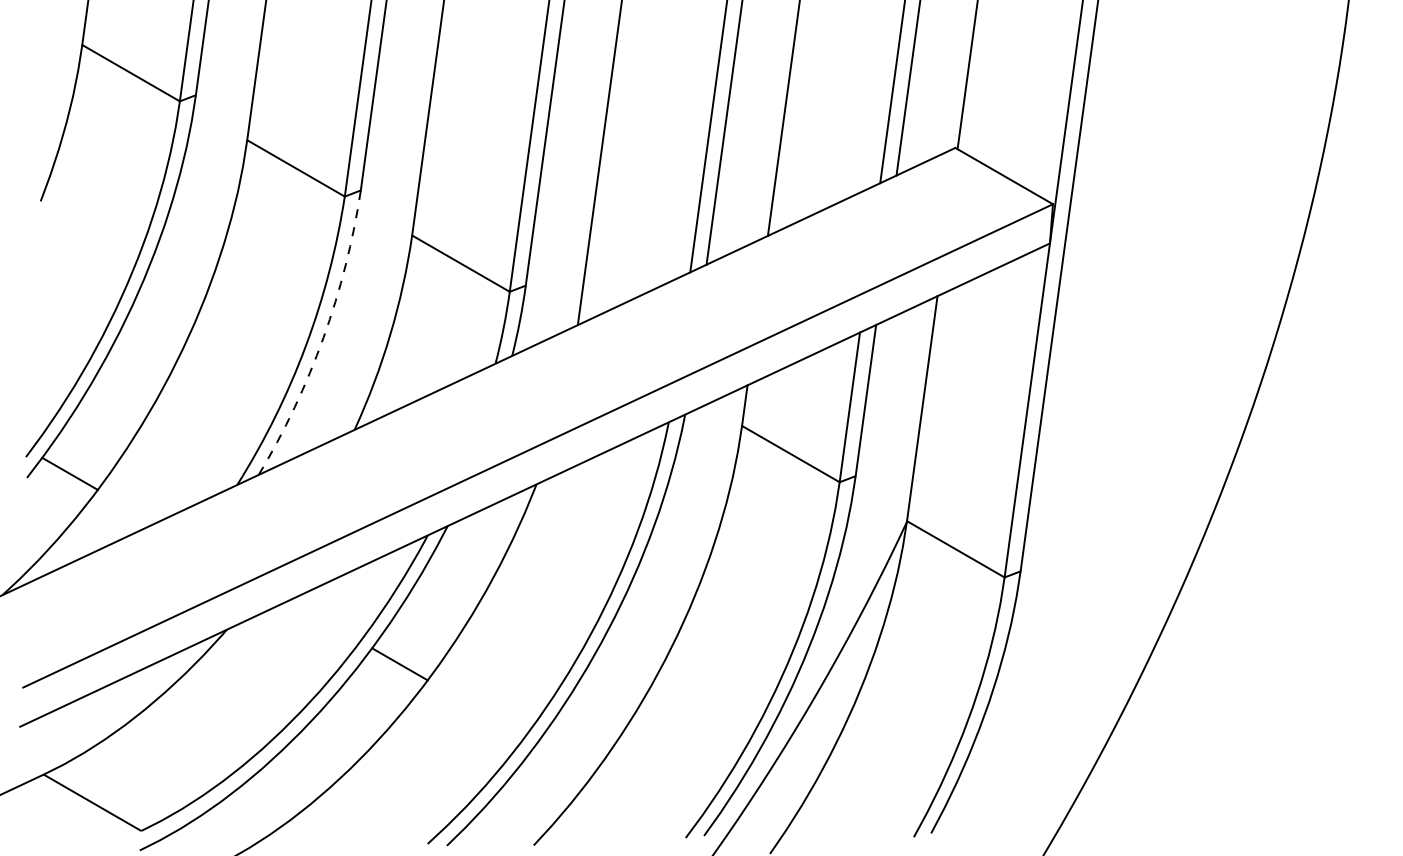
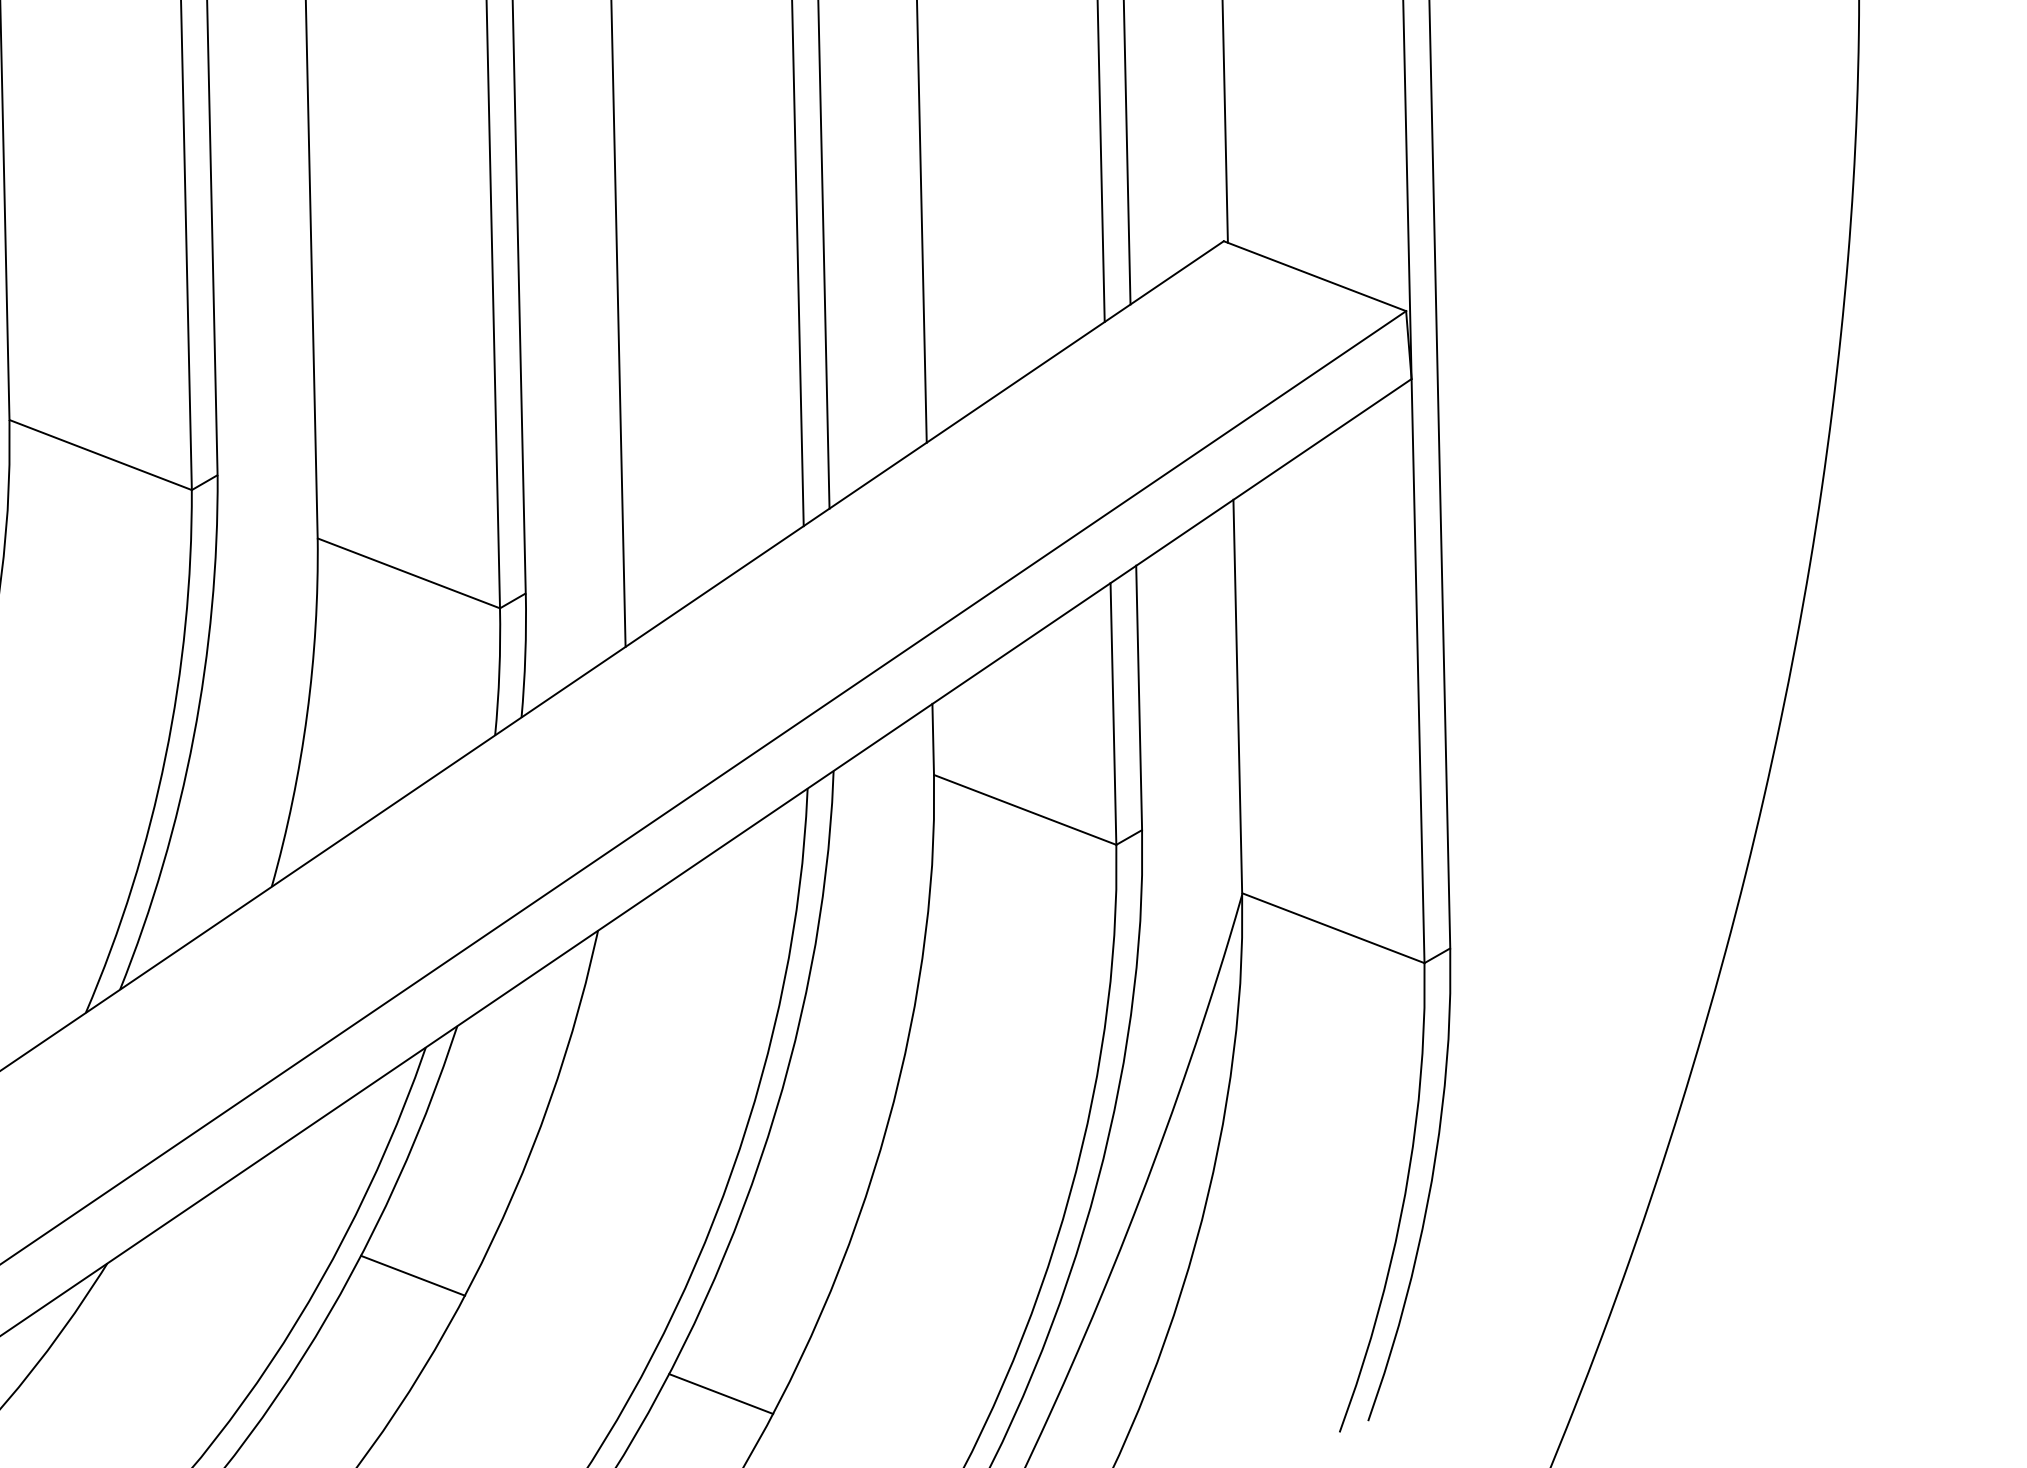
arc: (323, 337) -> (193, 737), dashed -> solid
line: (564, 759) -> (720, 1394), added

